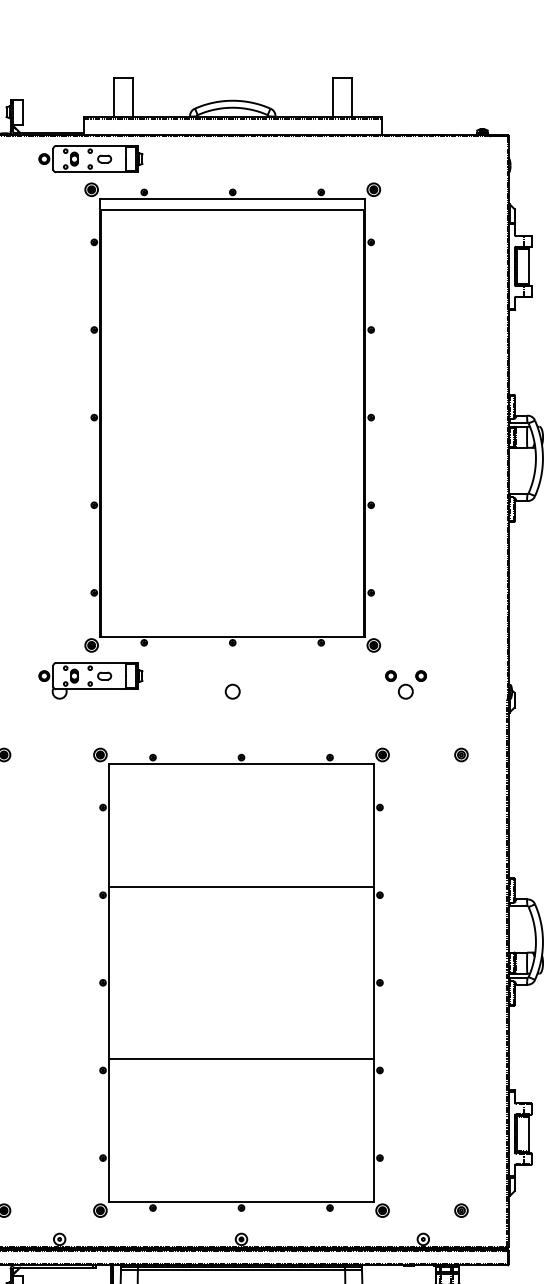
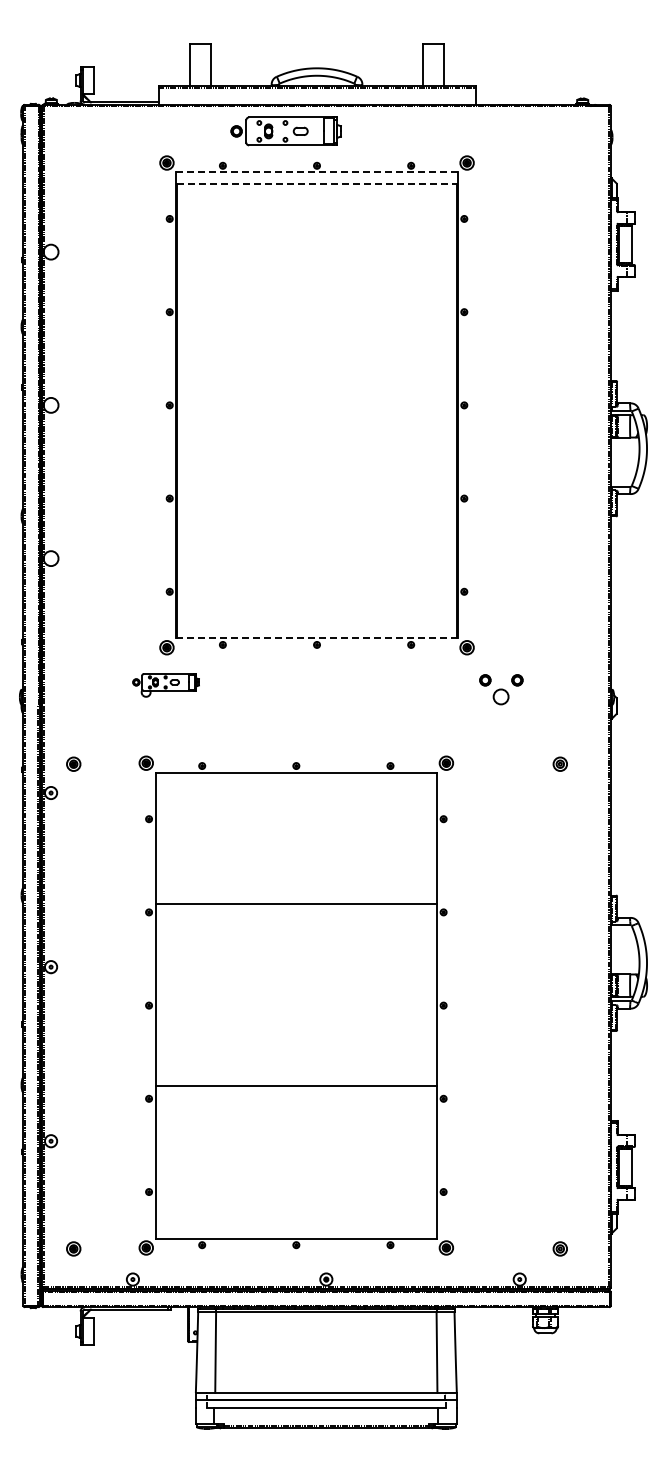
part: (90, 159) -> (285, 131), moved
line: (233, 198) -> (317, 172), solid -> dashed
line: (233, 209) -> (317, 184), solid -> dashed
line: (233, 636) -> (317, 638), solid -> dashed
part: (90, 680) -> (165, 685), size x0.6
circle: (232, 691) -> (316, 696), removed
part: (240, 982) -> (295, 1005), moved

